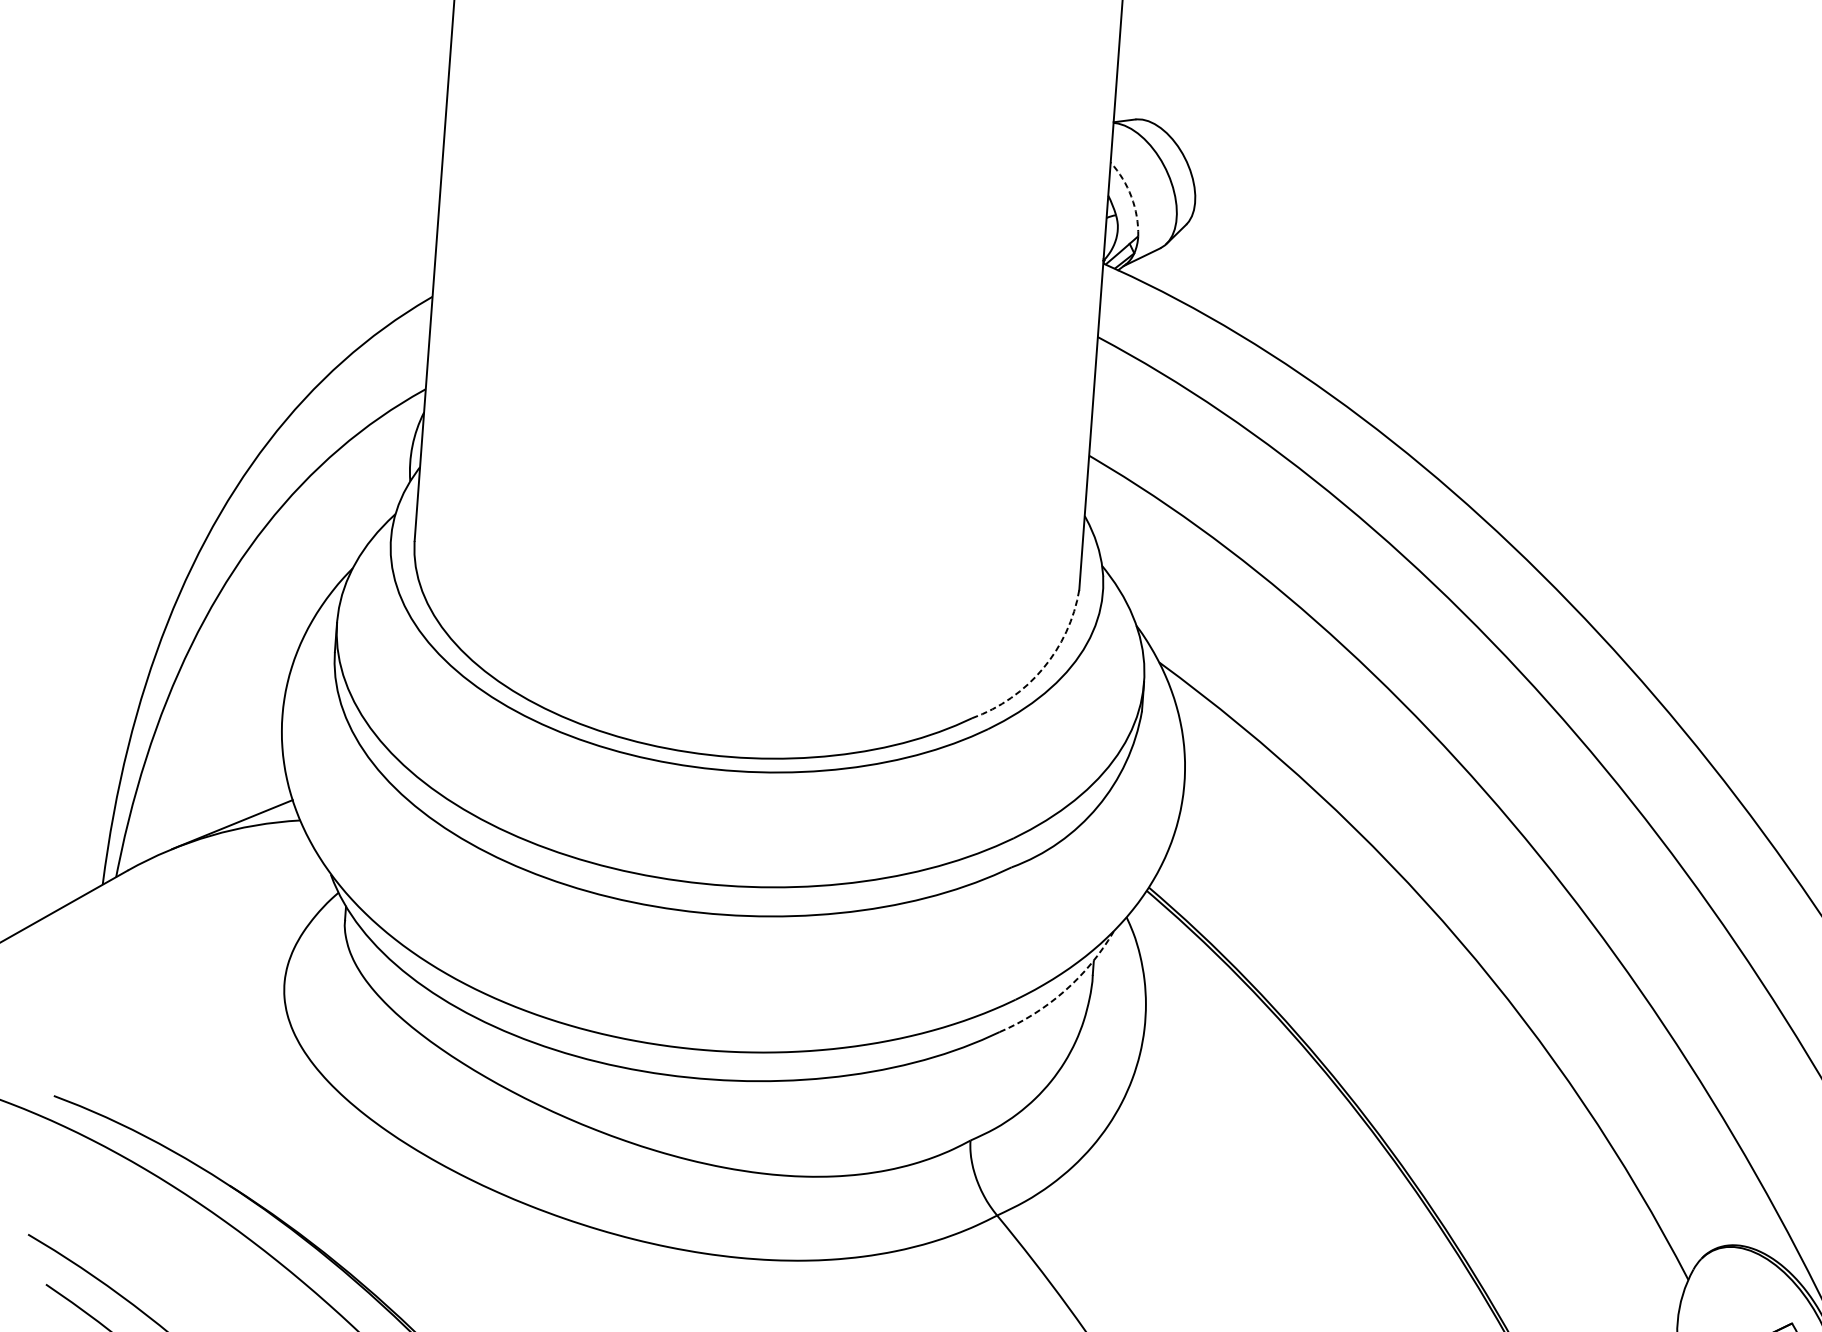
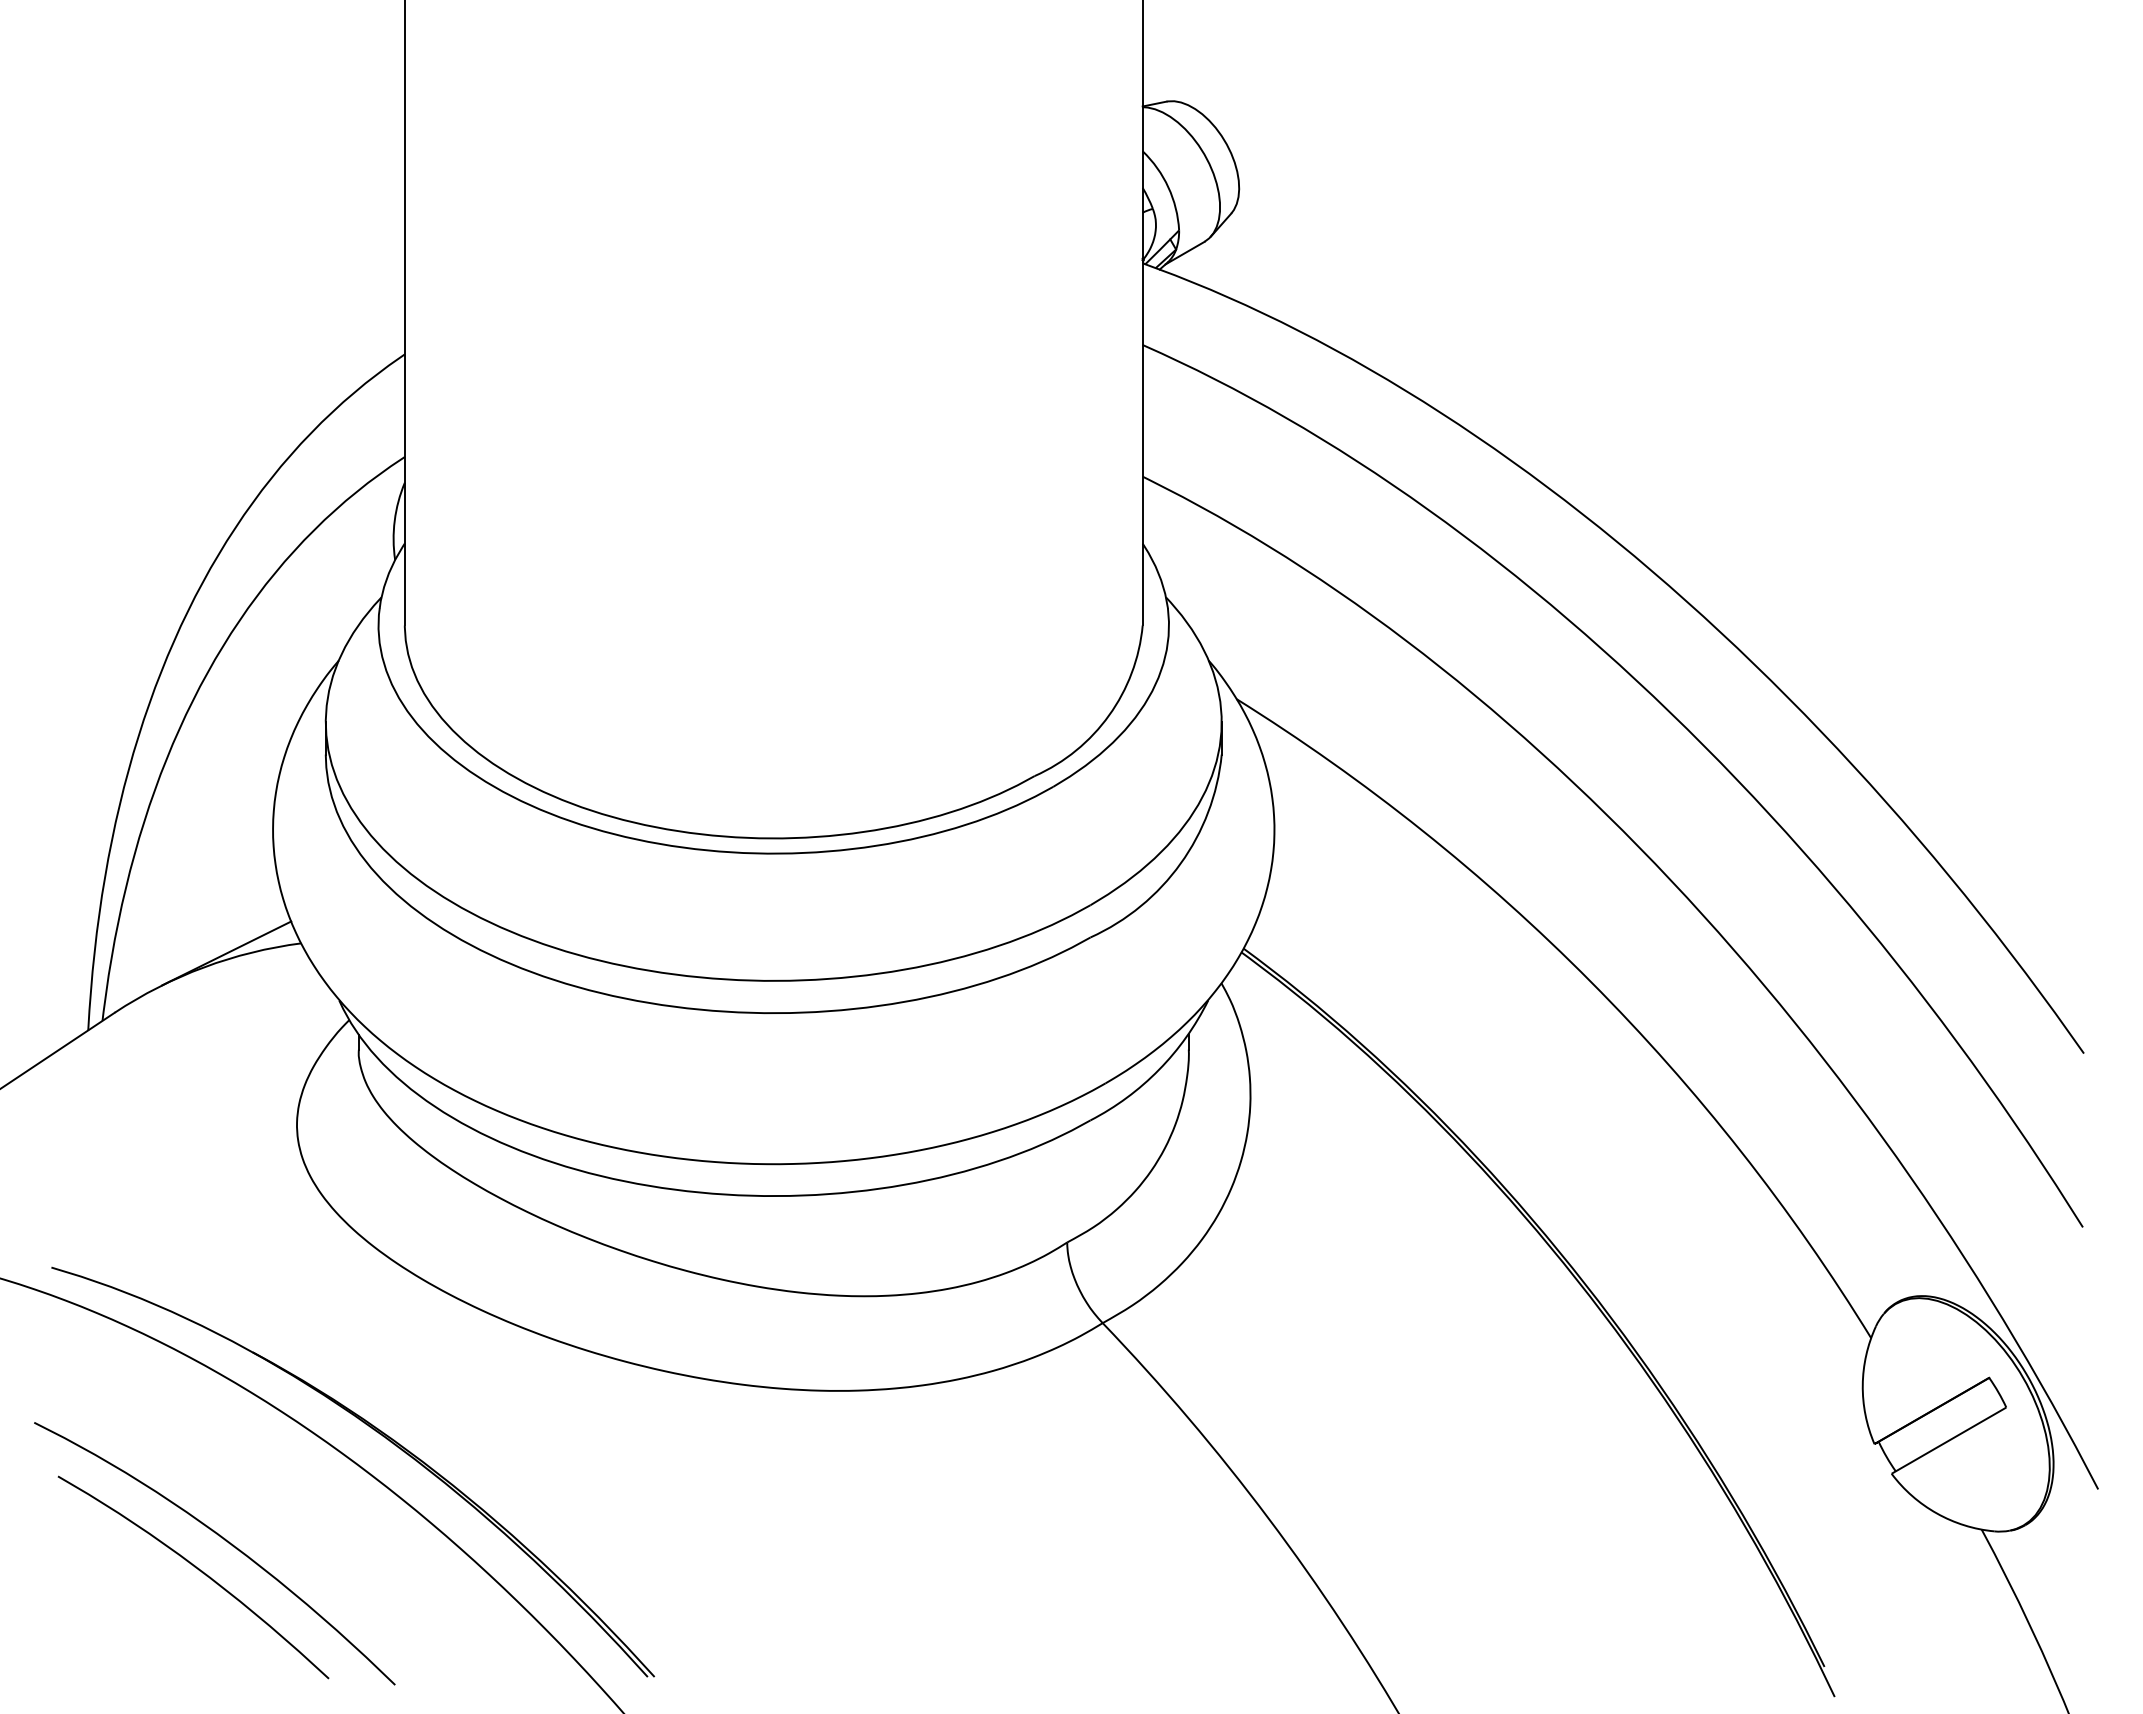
arc: (1131, 196) -> (1168, 187), dashed -> solid
arc: (1043, 668) -> (1109, 715), dashed -> solid
arc: (1065, 990) -> (1159, 1069), dashed -> solid

